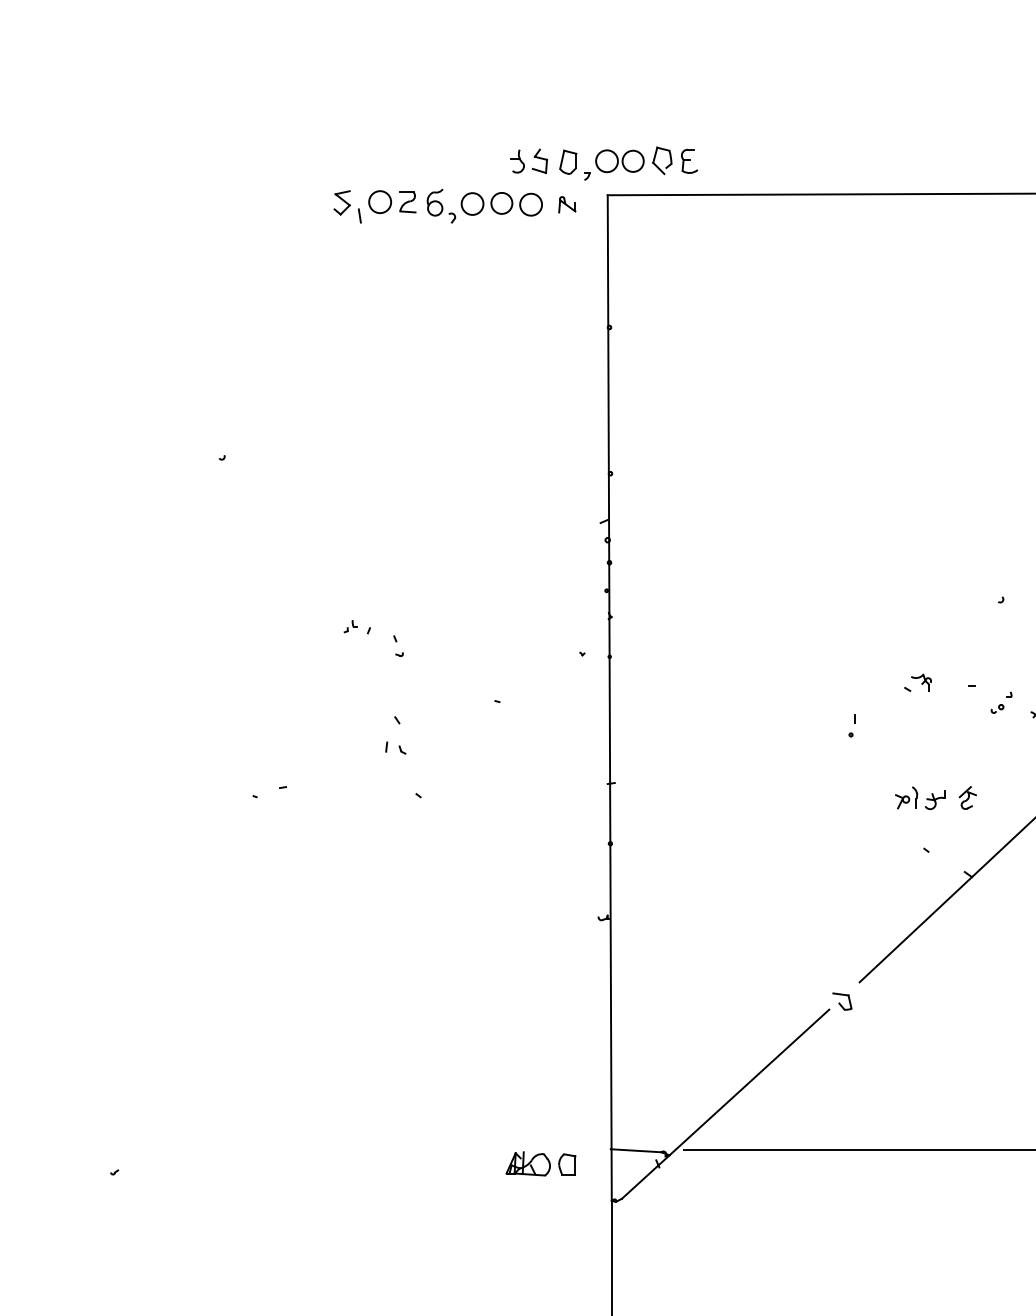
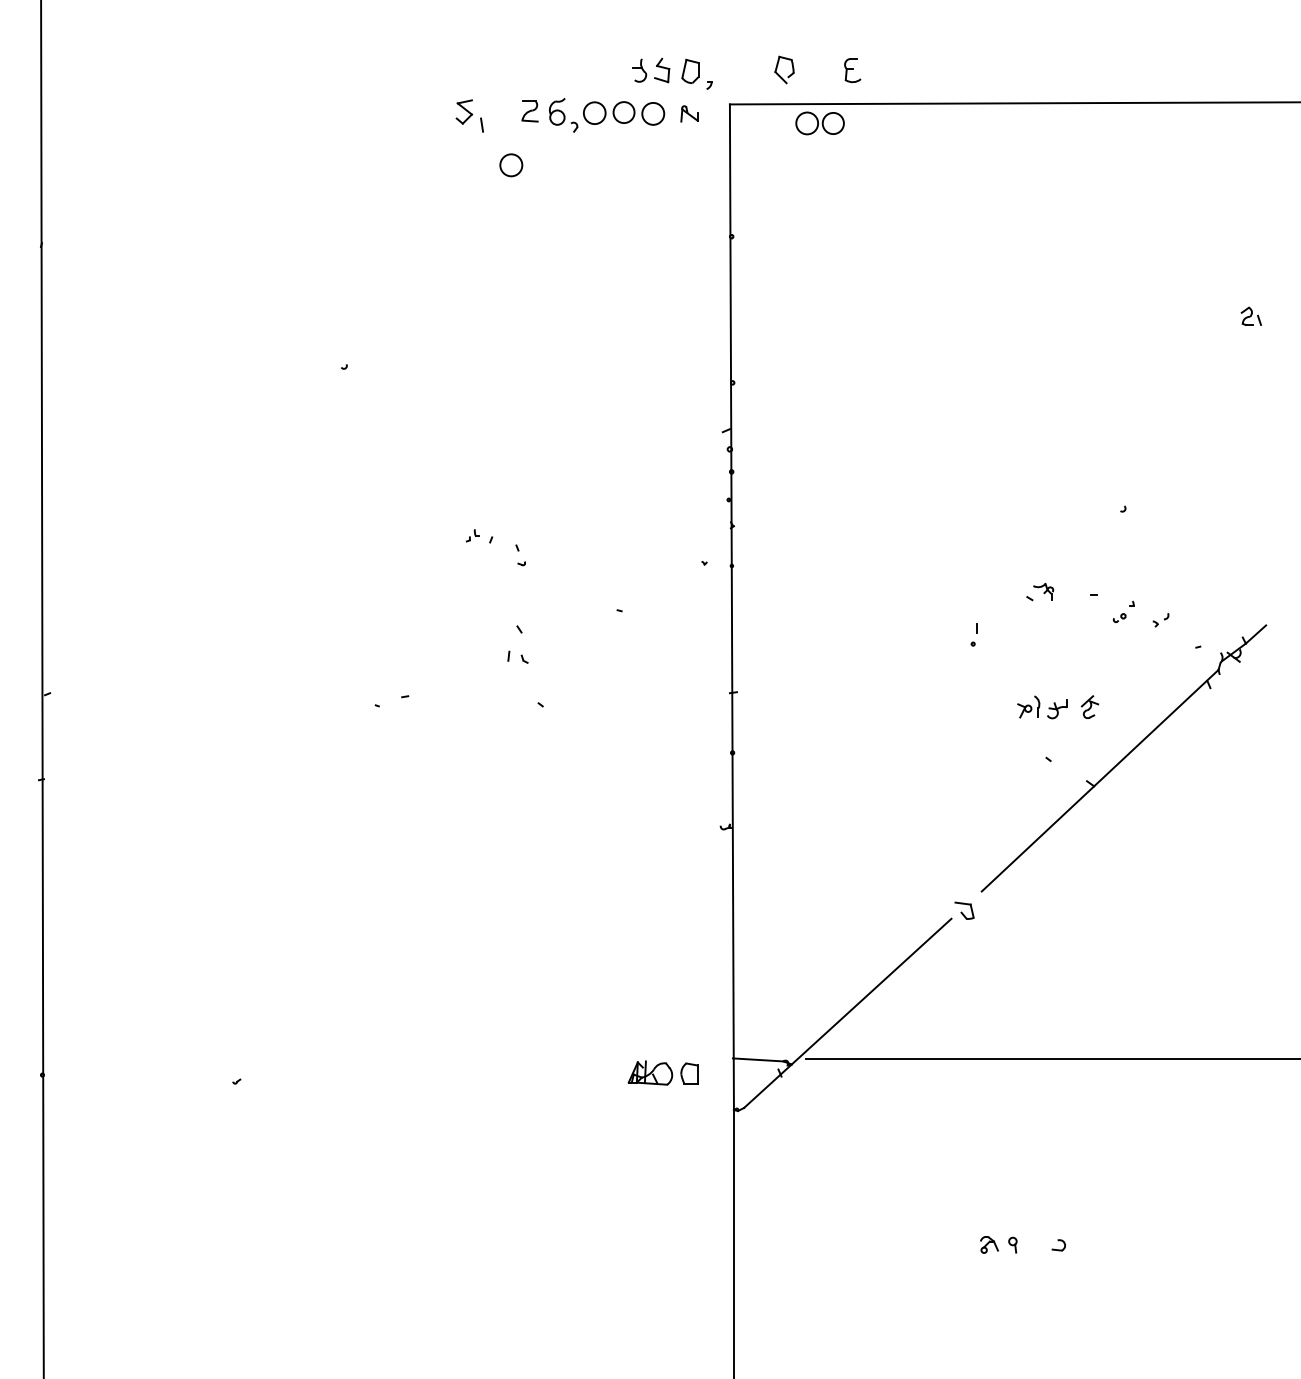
part: (619, 161) -> (819, 123), moved
part: (689, 161) -> (852, 70), moved
circle: (380, 202) -> (511, 165), moved

